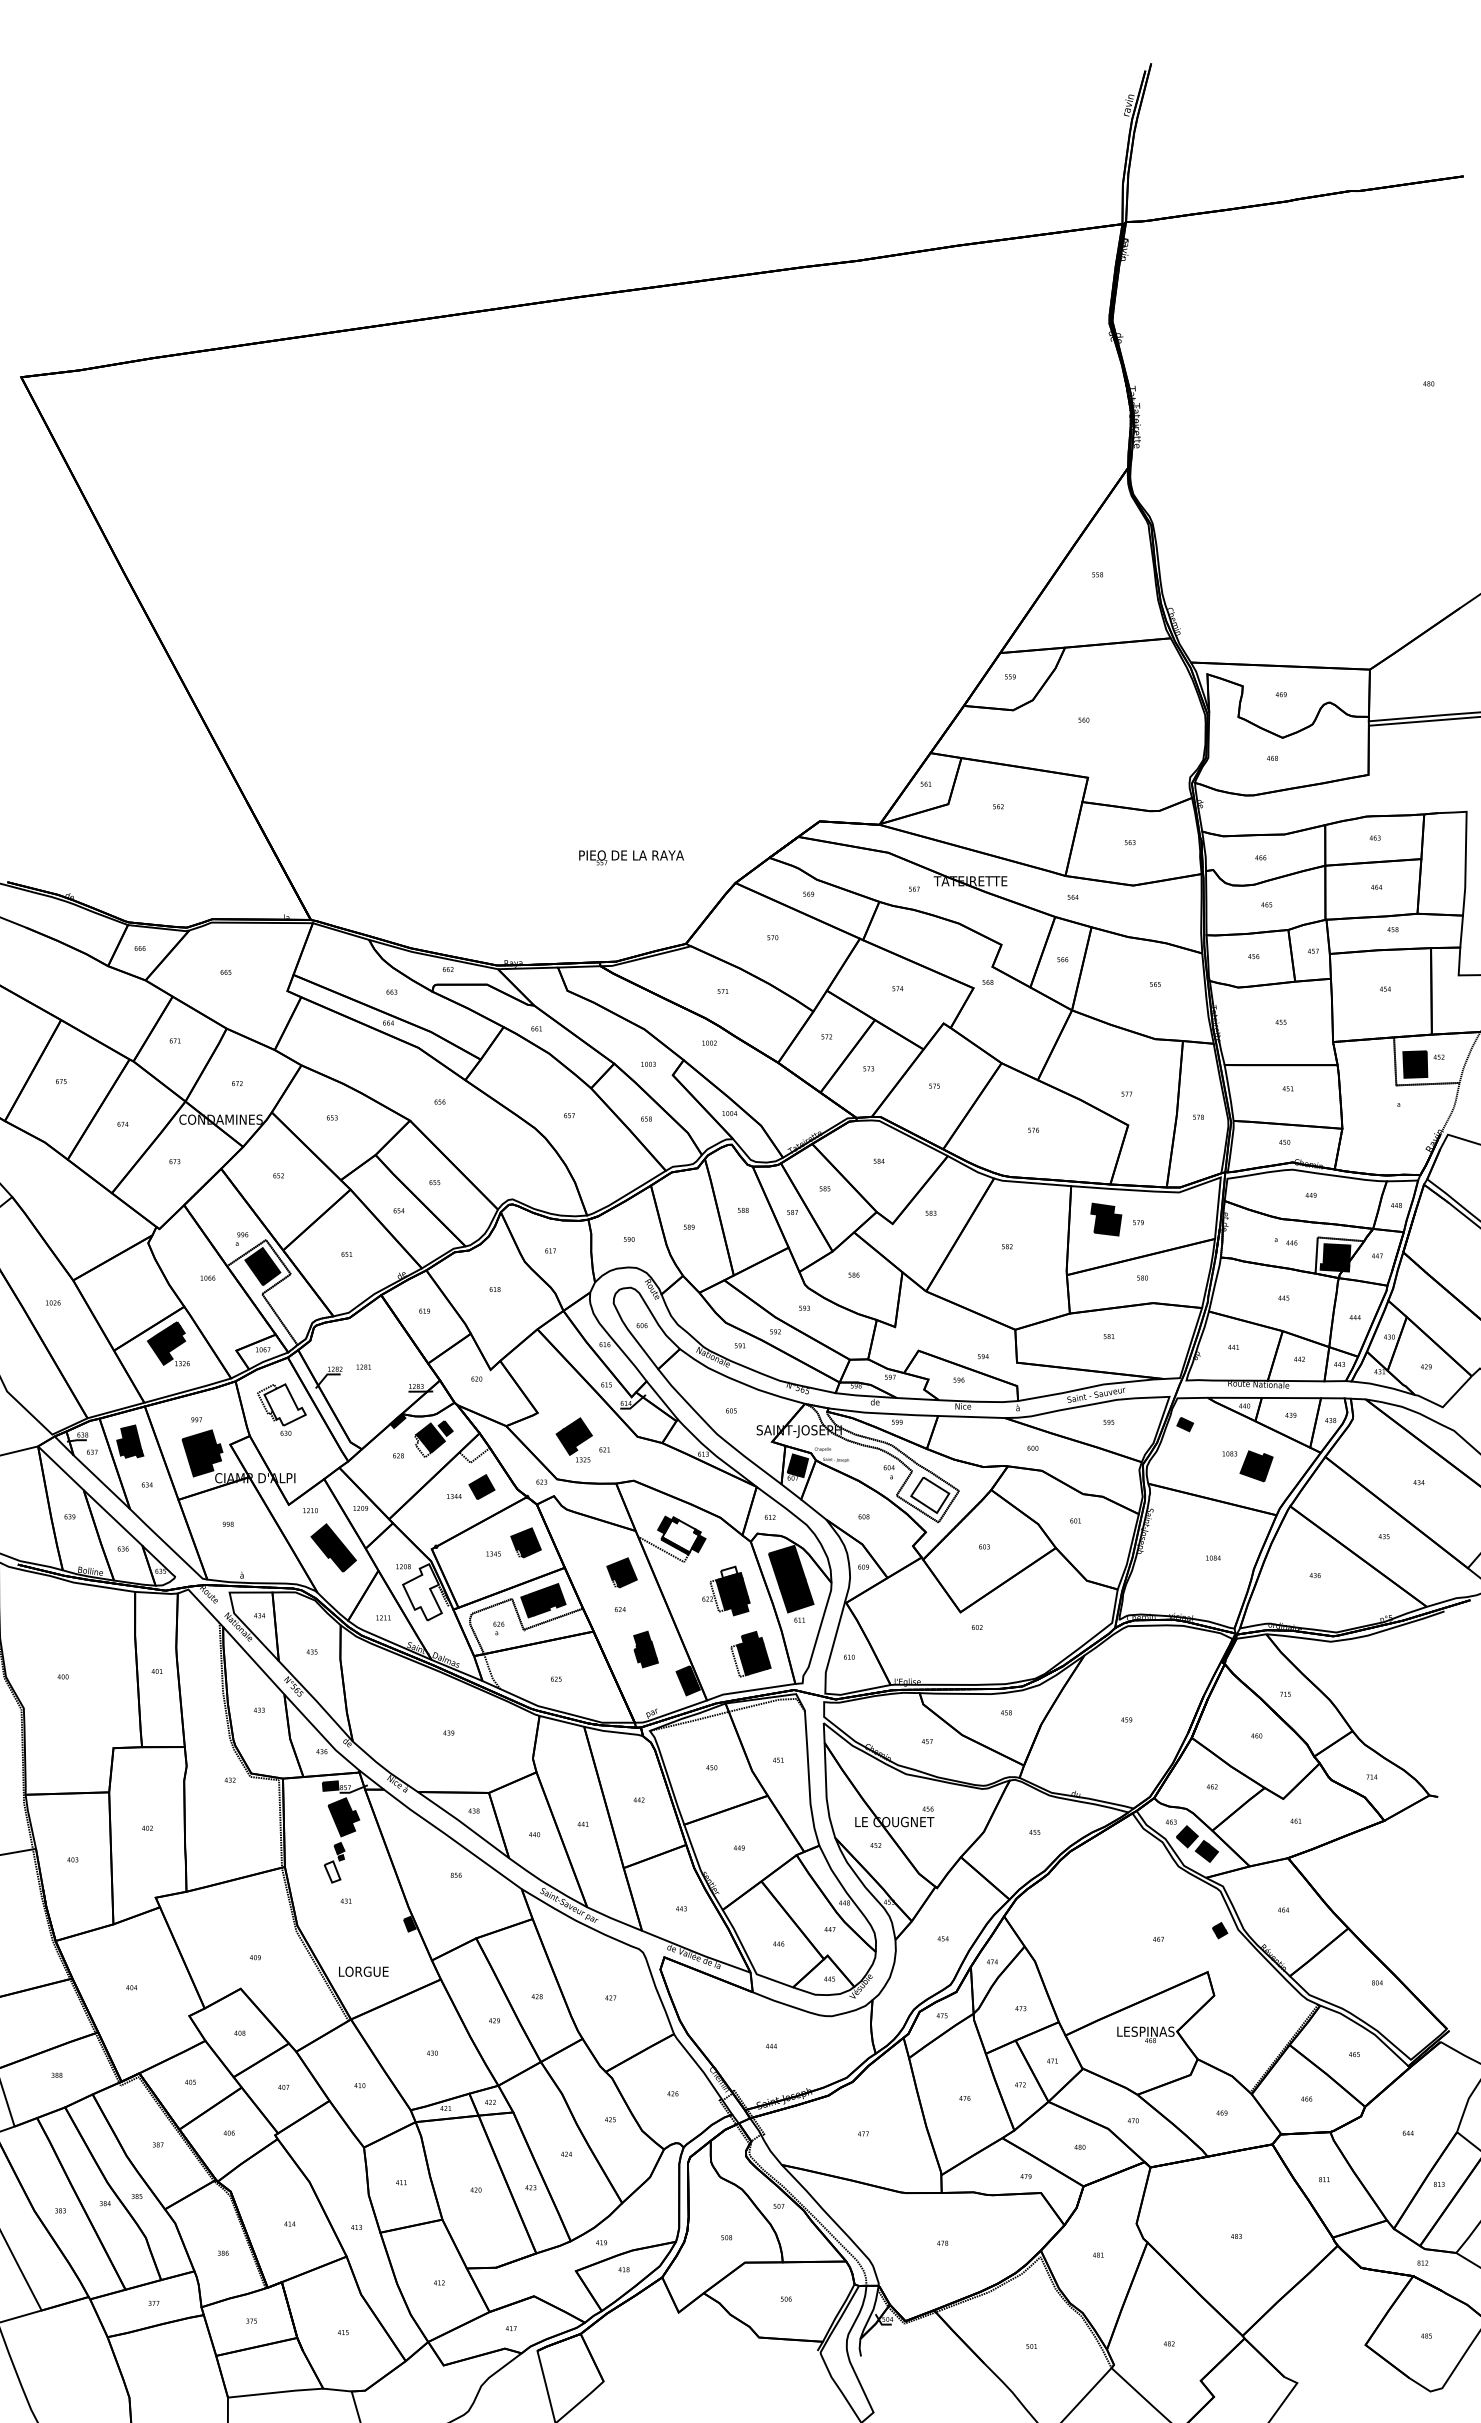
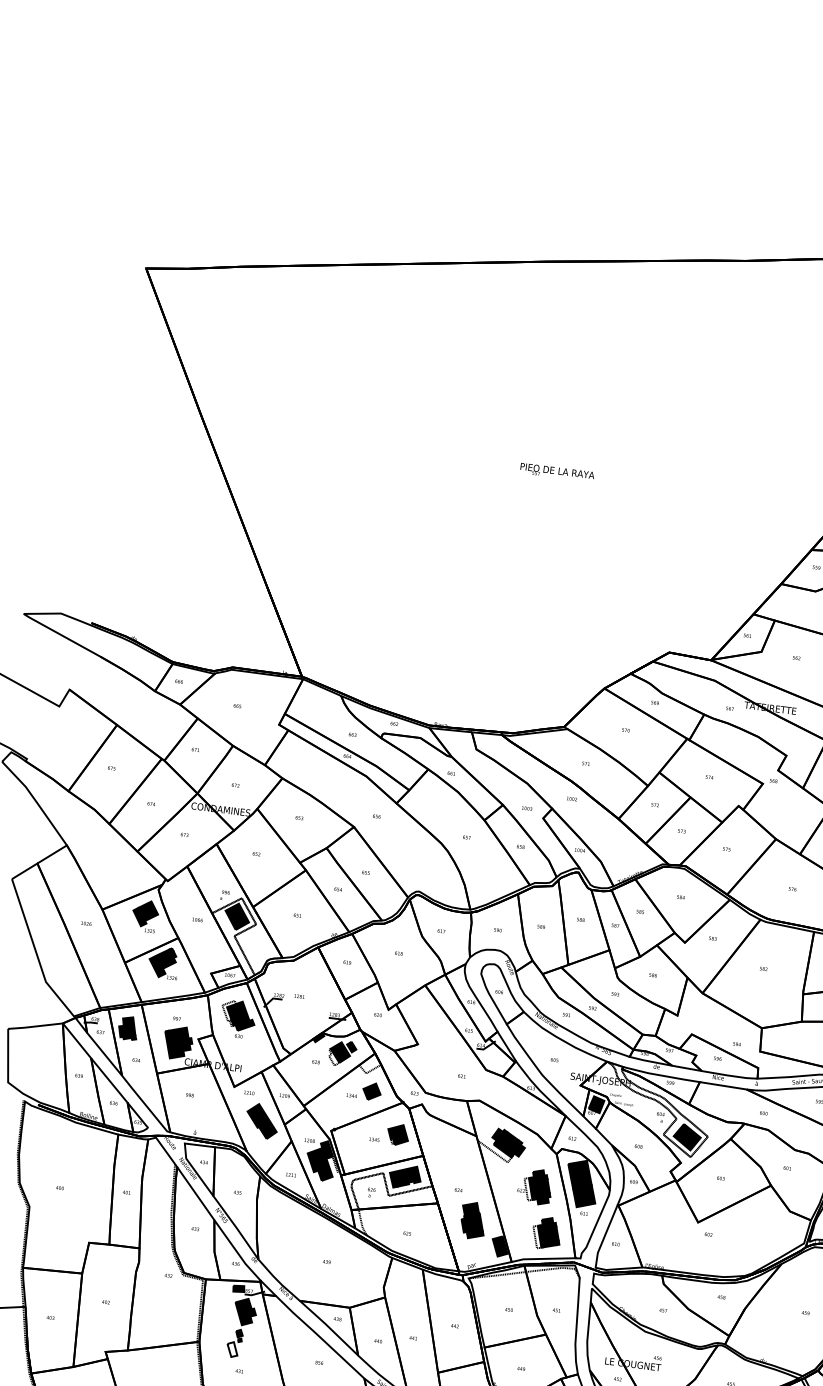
text: (631, 857) -> (557, 472), moved
fill: (284, 1404) -> (240, 1015), added
part: (573, 1439) -> (144, 915), moved
fill: (930, 1495) -> (687, 1137), added
fill: (680, 1536) -> (507, 1144), added
part: (621, 1572) -> (462, 1164), removed
fill: (729, 1572) -> (538, 1173), added
fill: (422, 1592) -> (320, 1160), added
part: (645, 1649) -> (472, 1220), size x1.43

